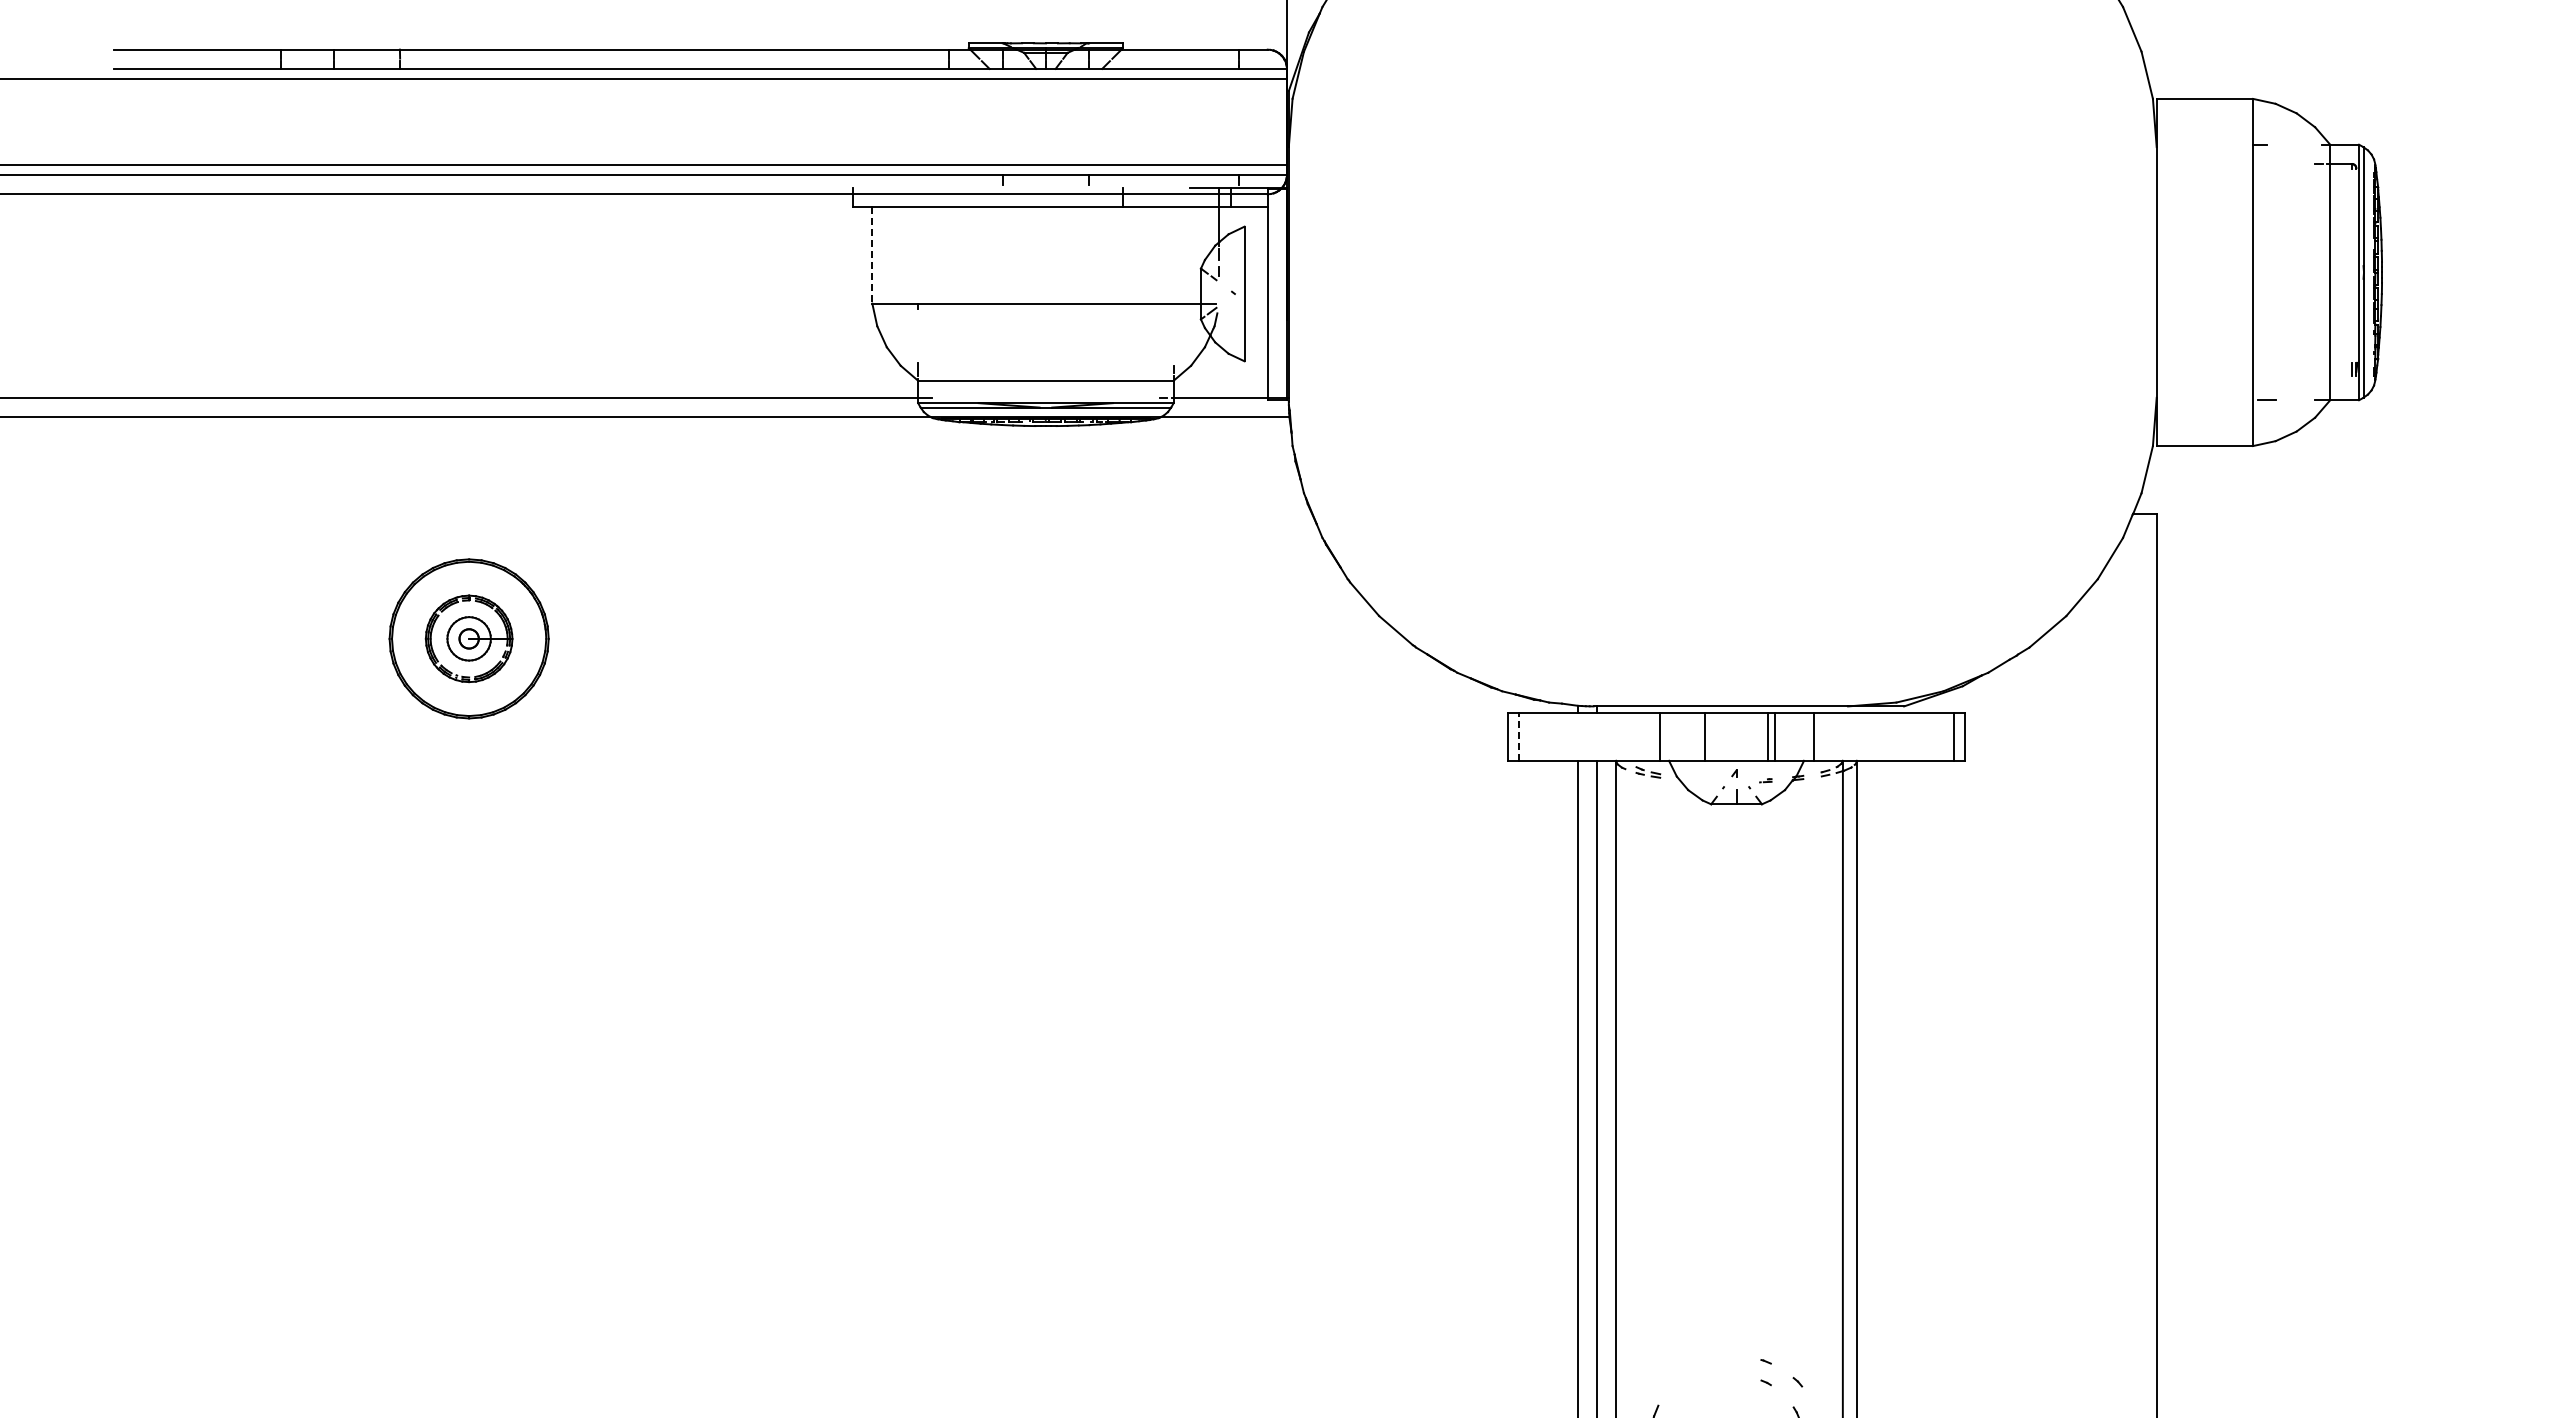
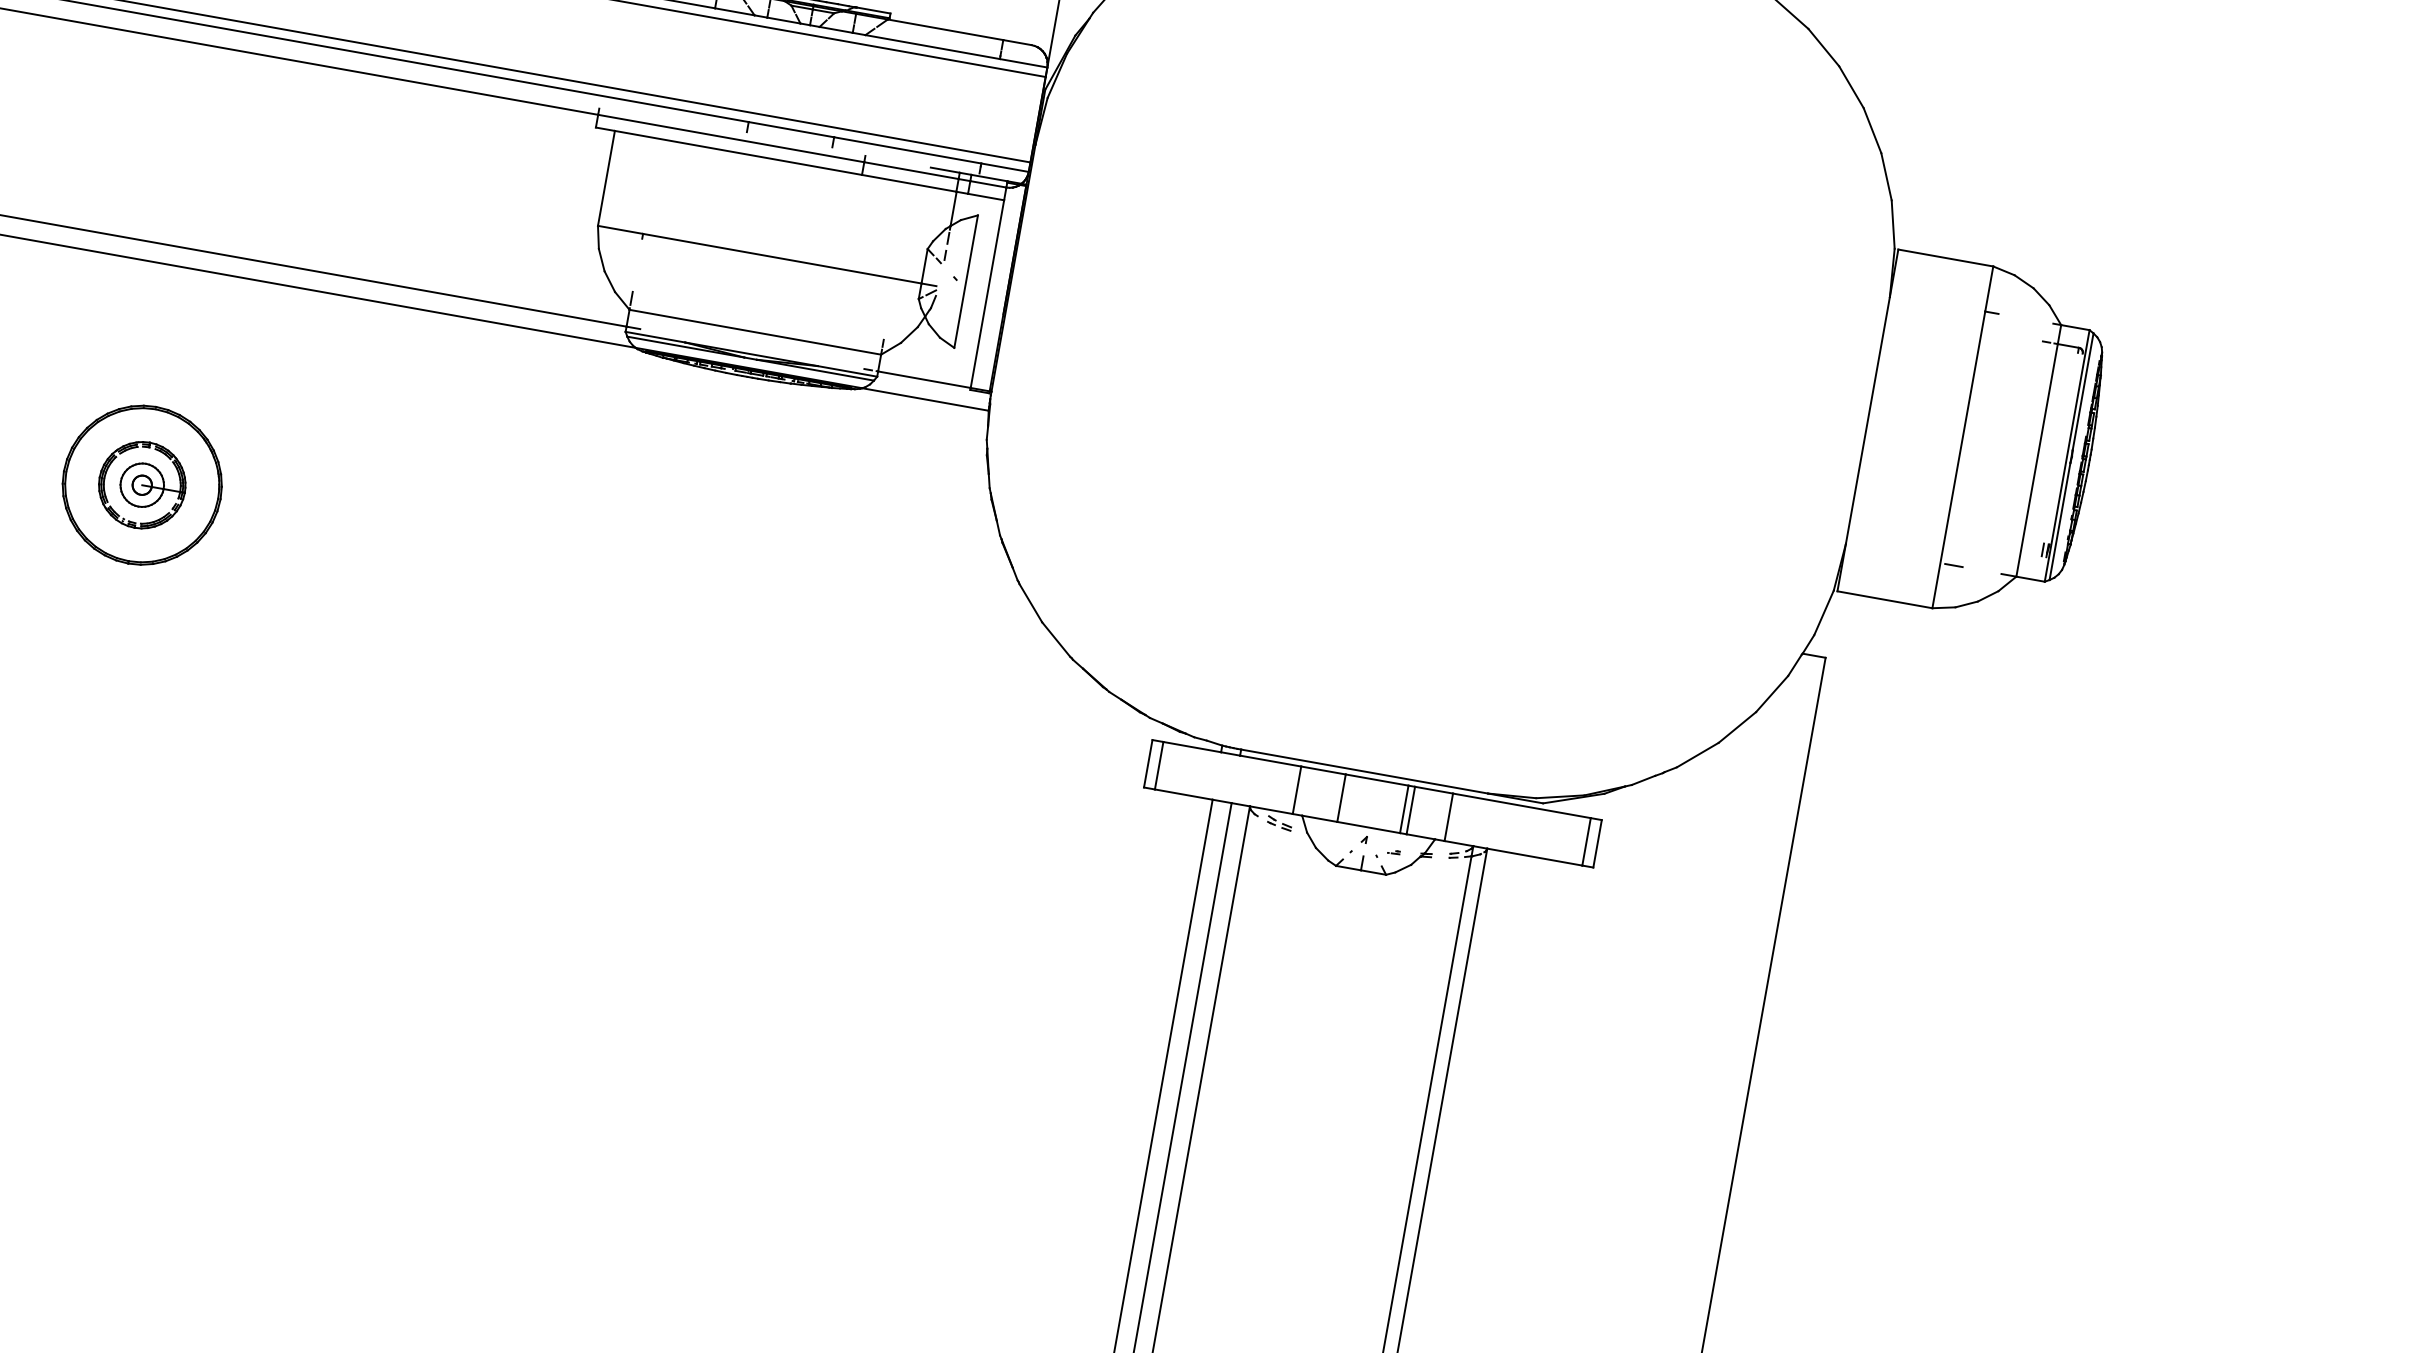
line: (872, 255) -> (606, 178), dashed -> solid
line: (1519, 736) -> (1159, 765), dashed -> solid

